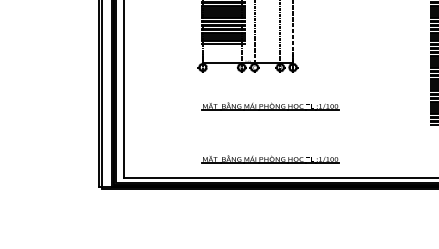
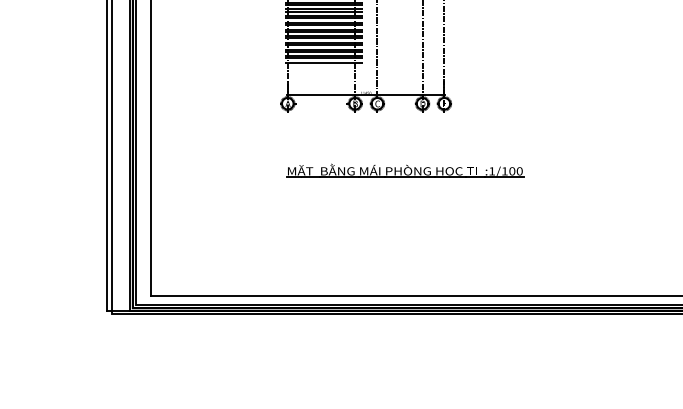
part: (270, 159) -> (405, 263), removed

